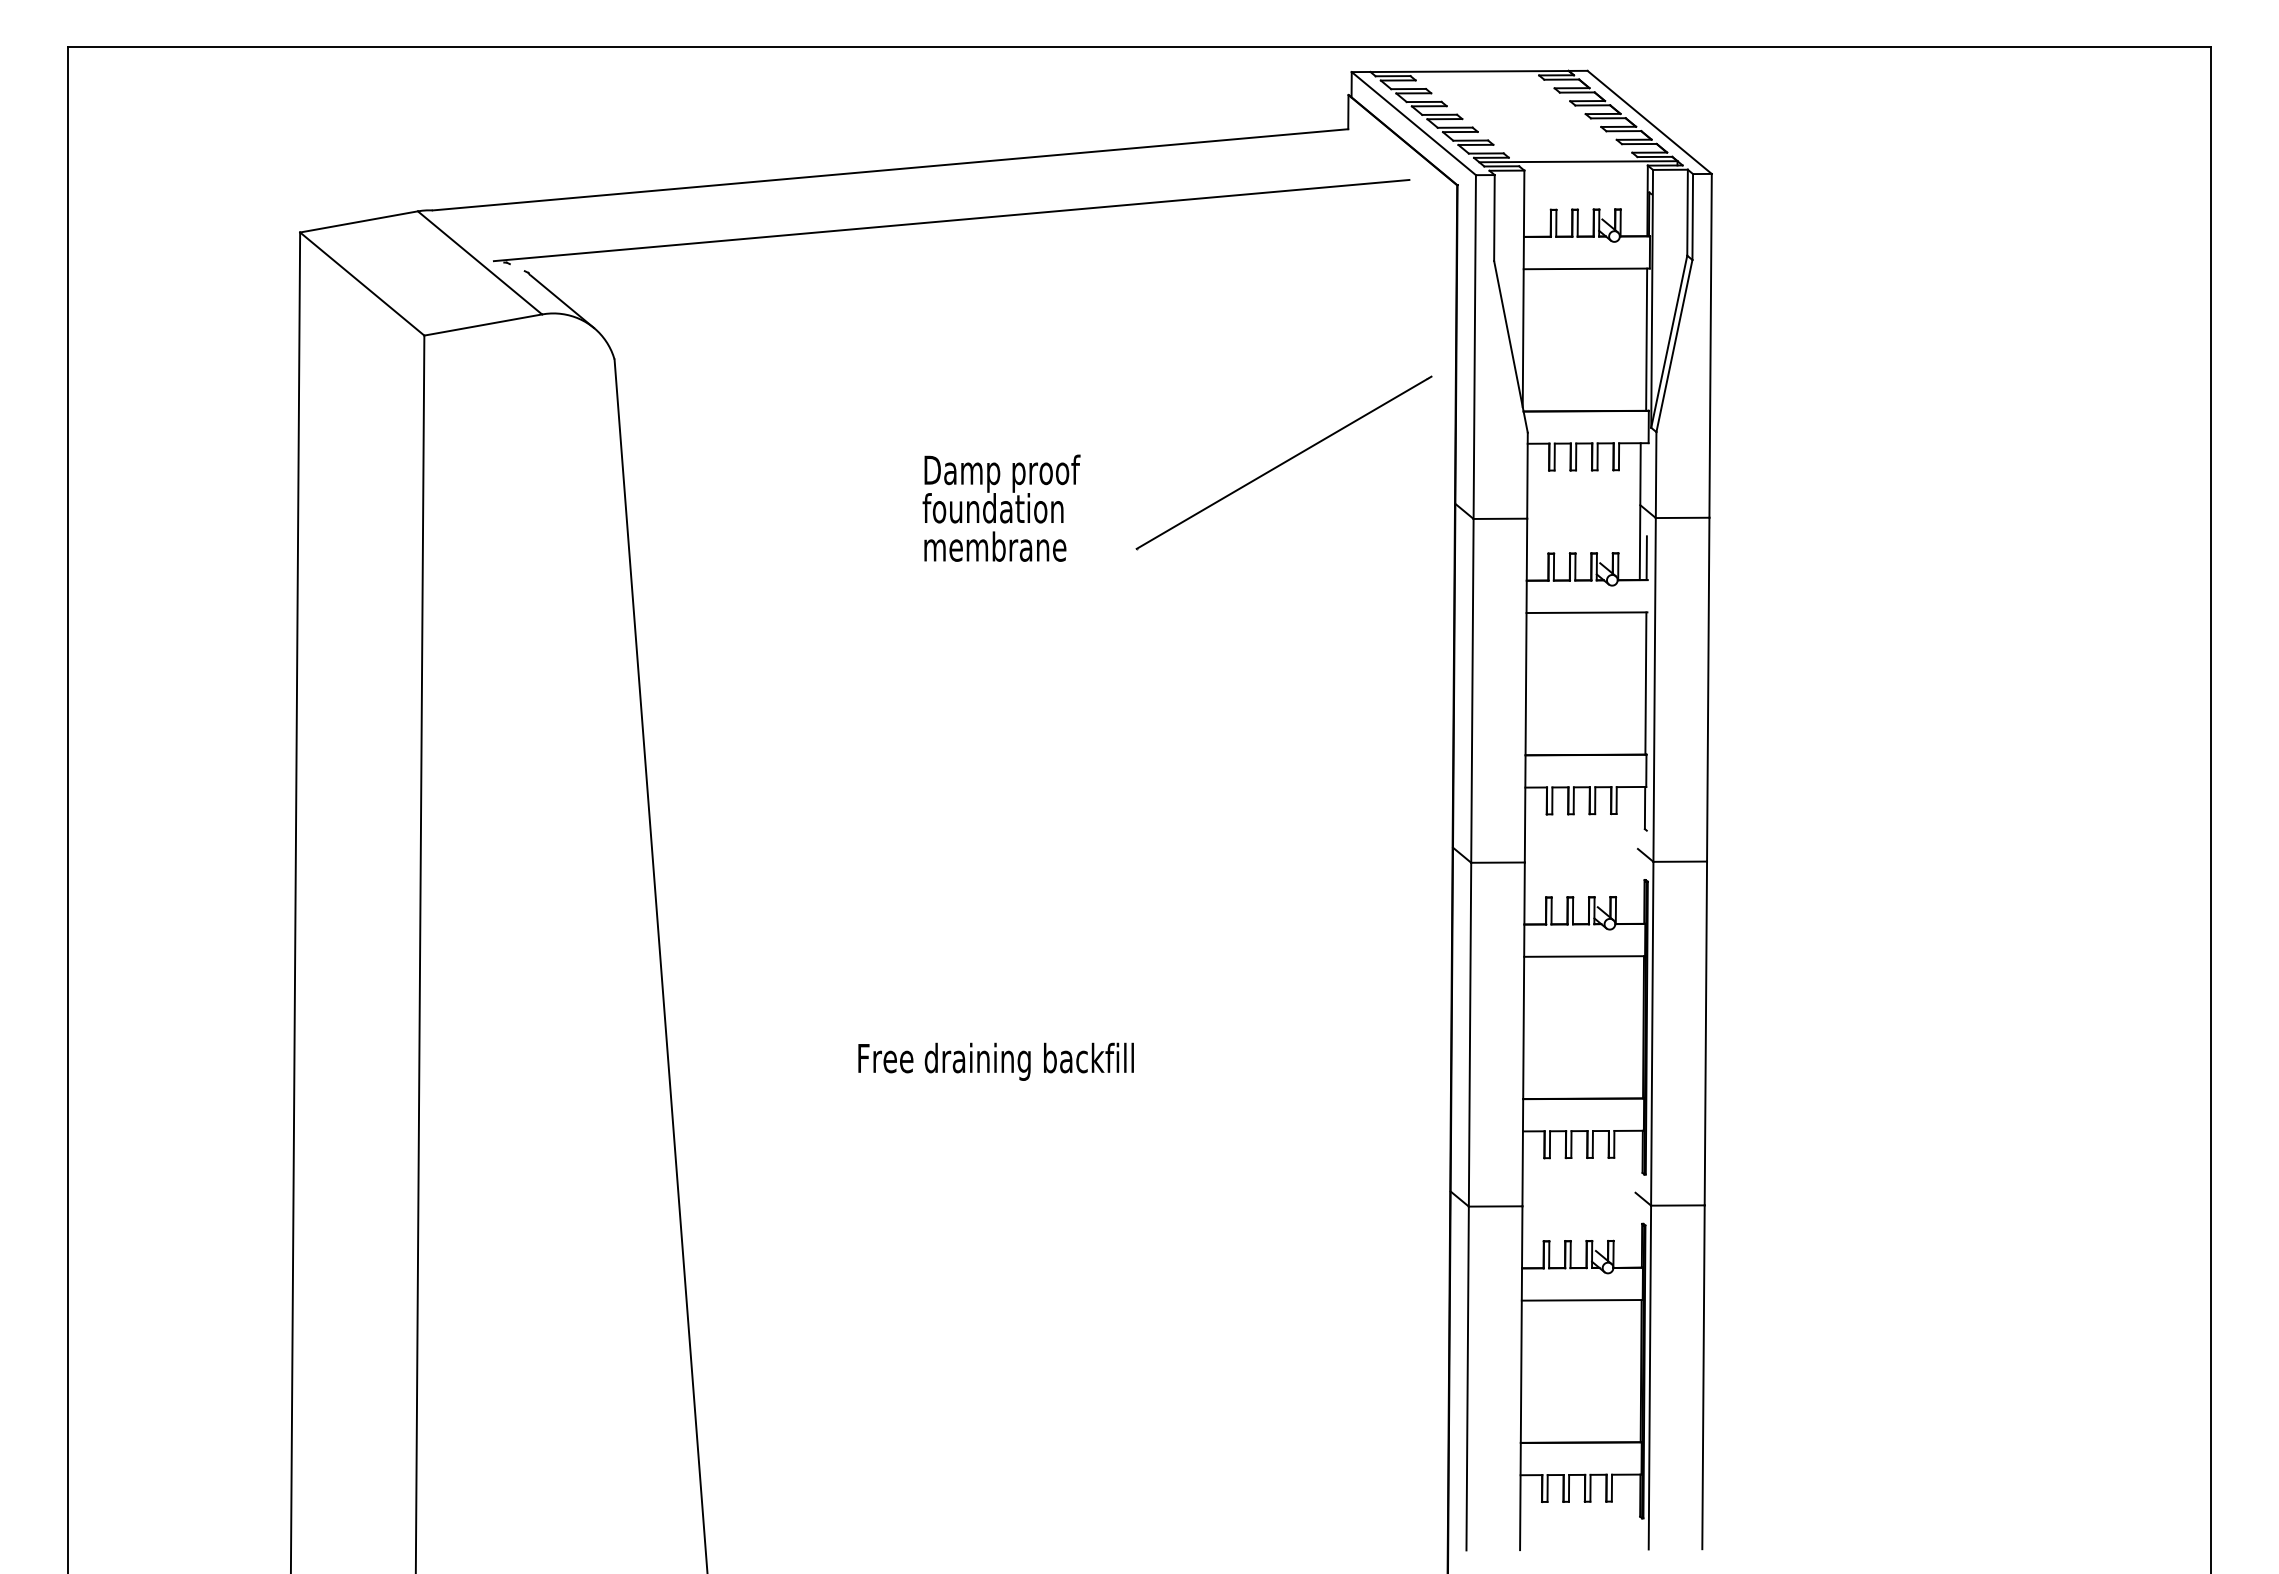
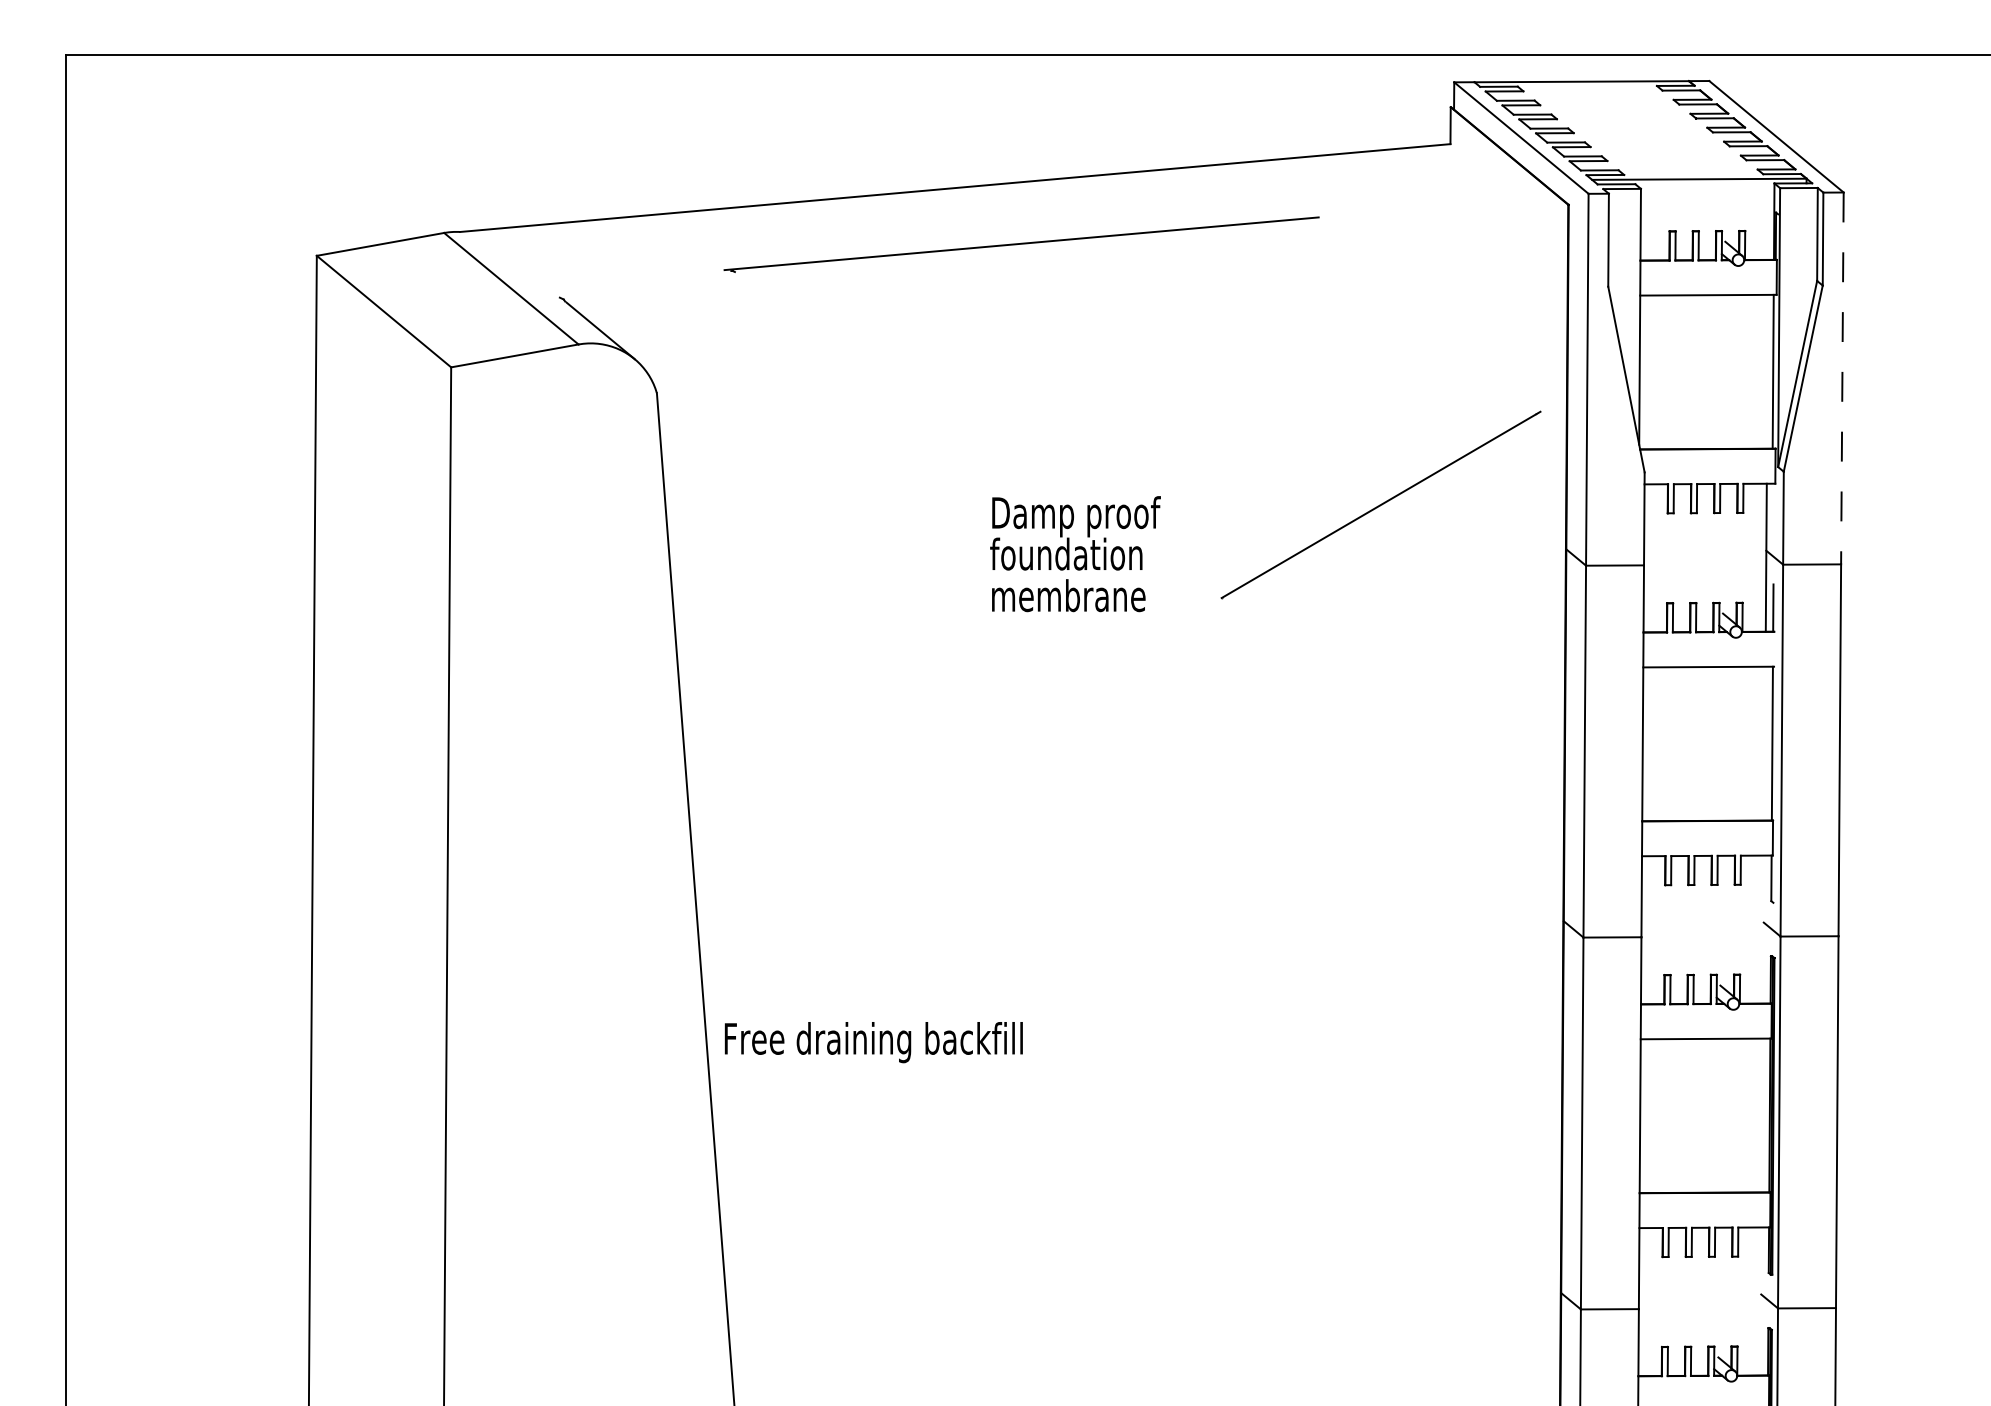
part: (951, 222) -> (1021, 245), size x0.6
line: (1710, 345) -> (1842, 378), solid -> dashed
text: (995, 1061) -> (873, 1042), moved

